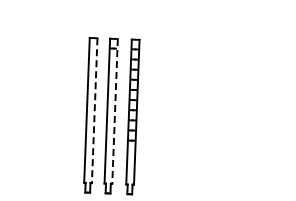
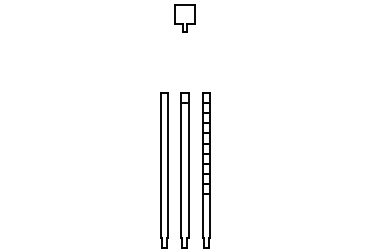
line: (94, 111) -> (168, 166), dashed -> solid
line: (114, 112) -> (188, 166), dashed -> solid

